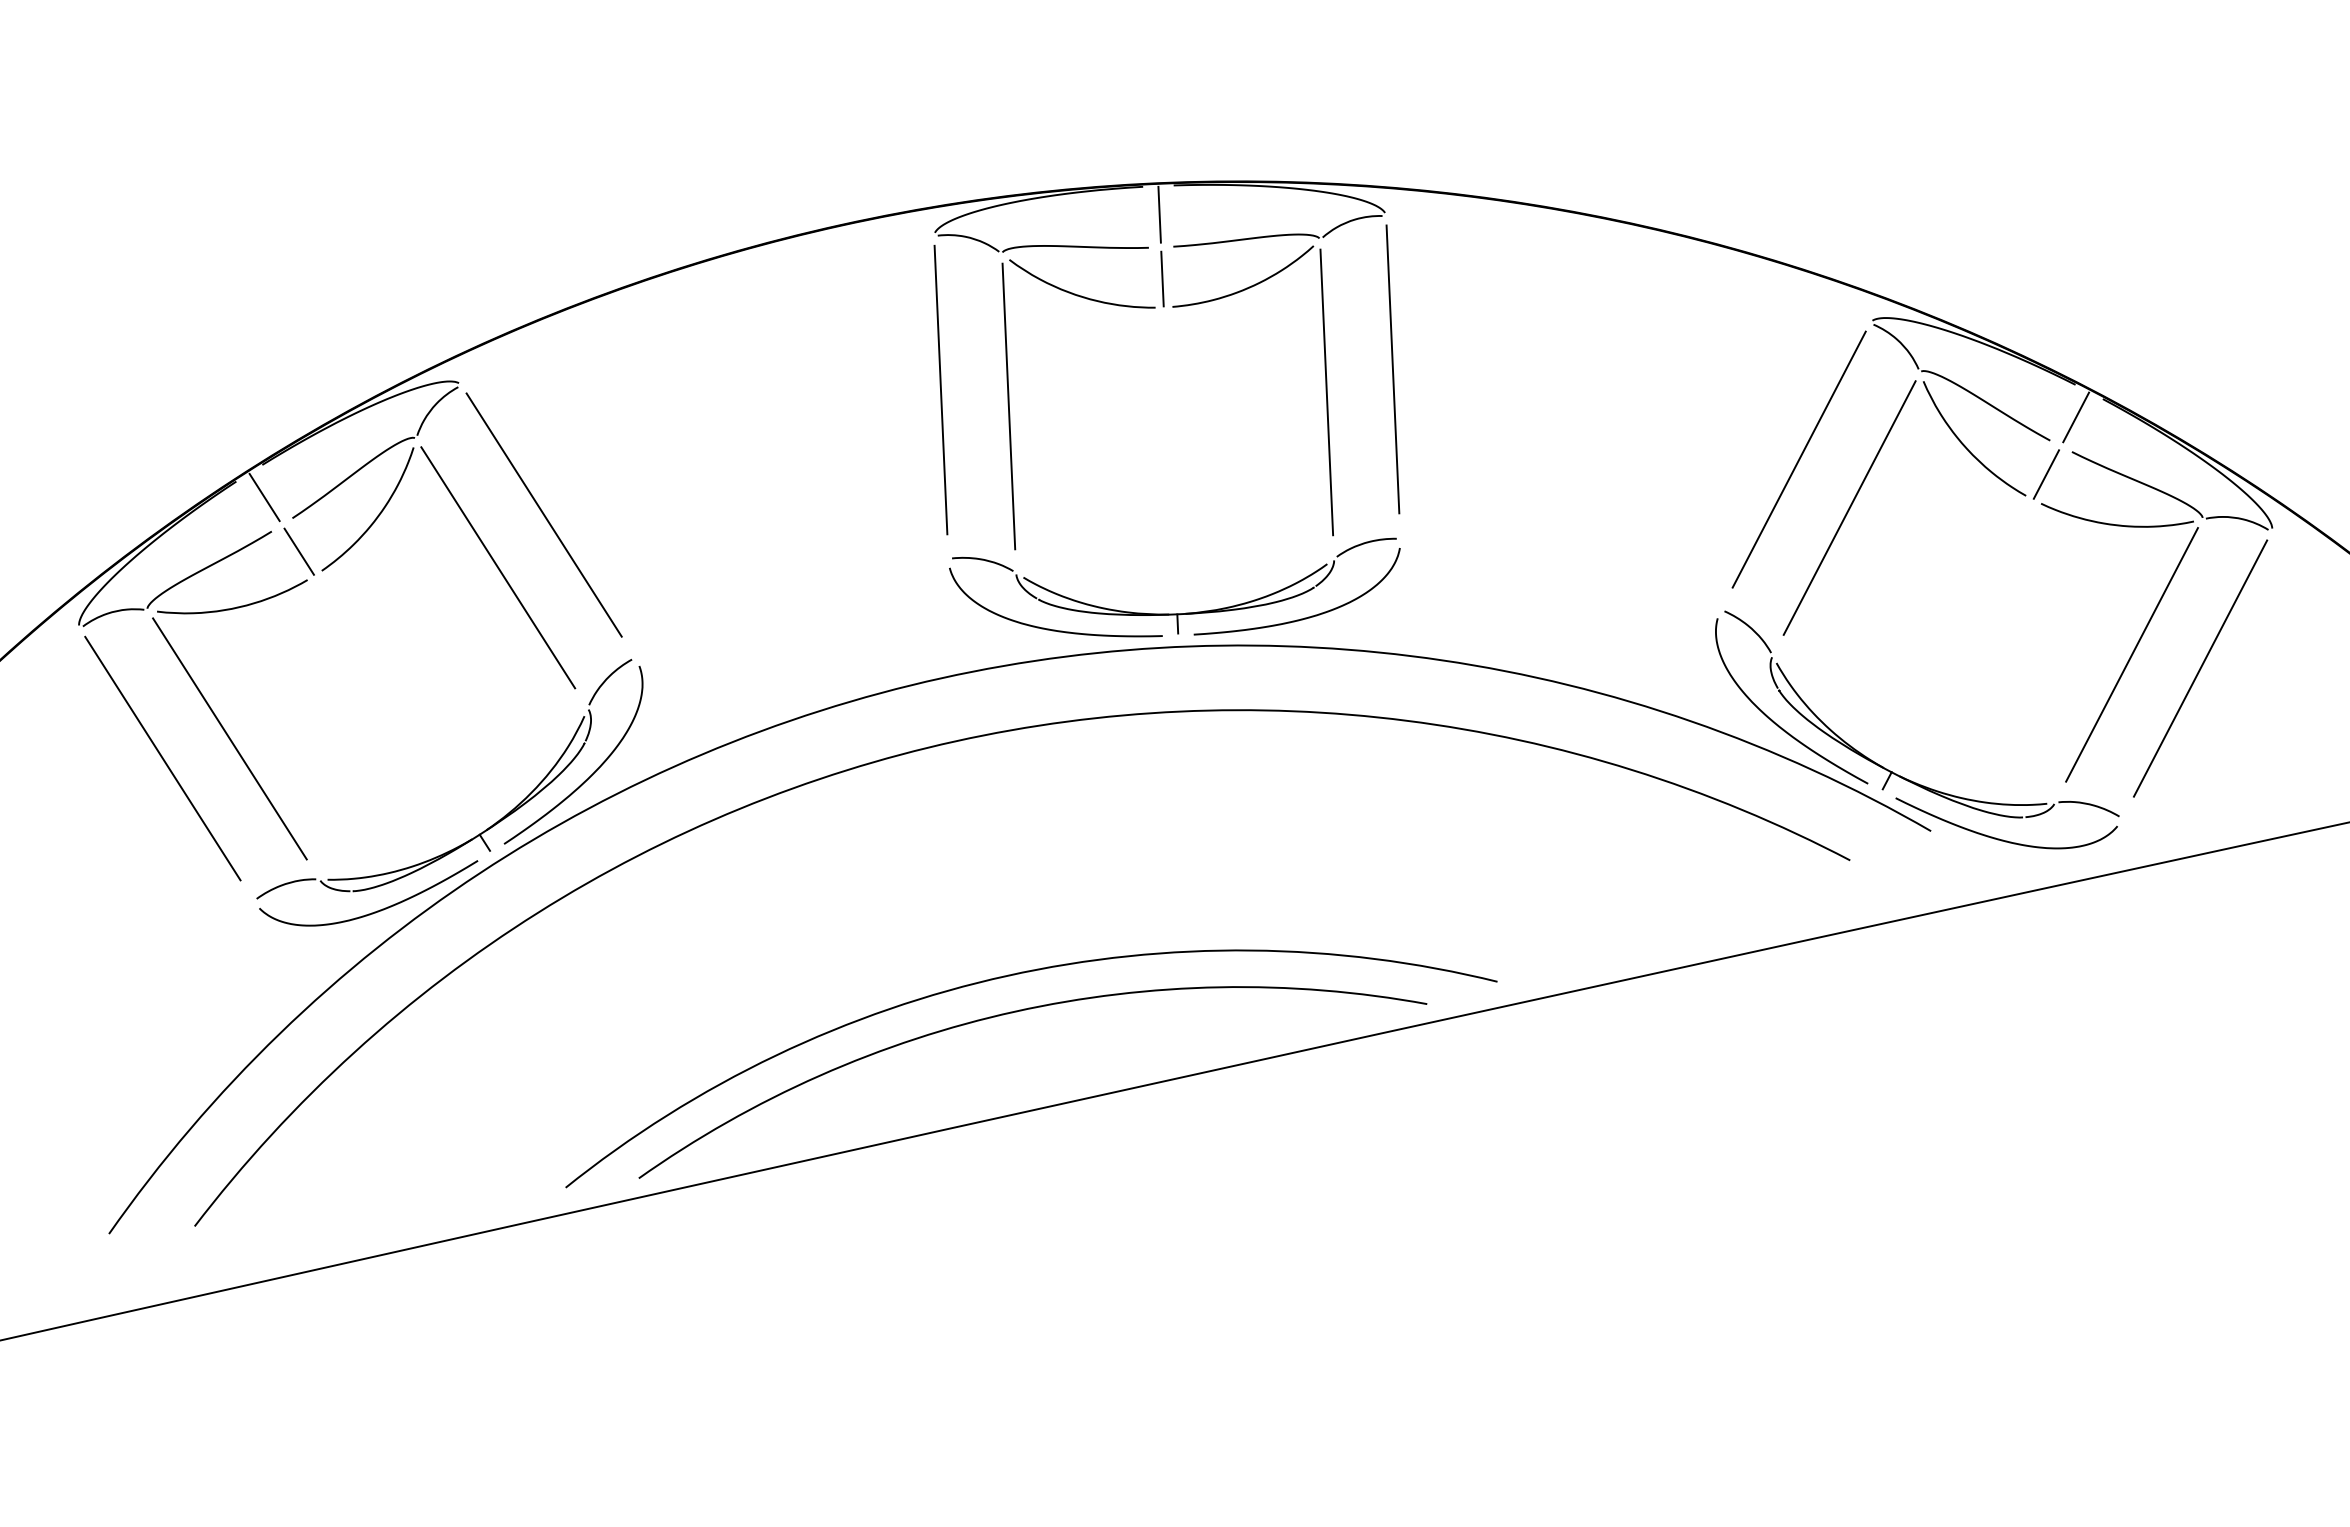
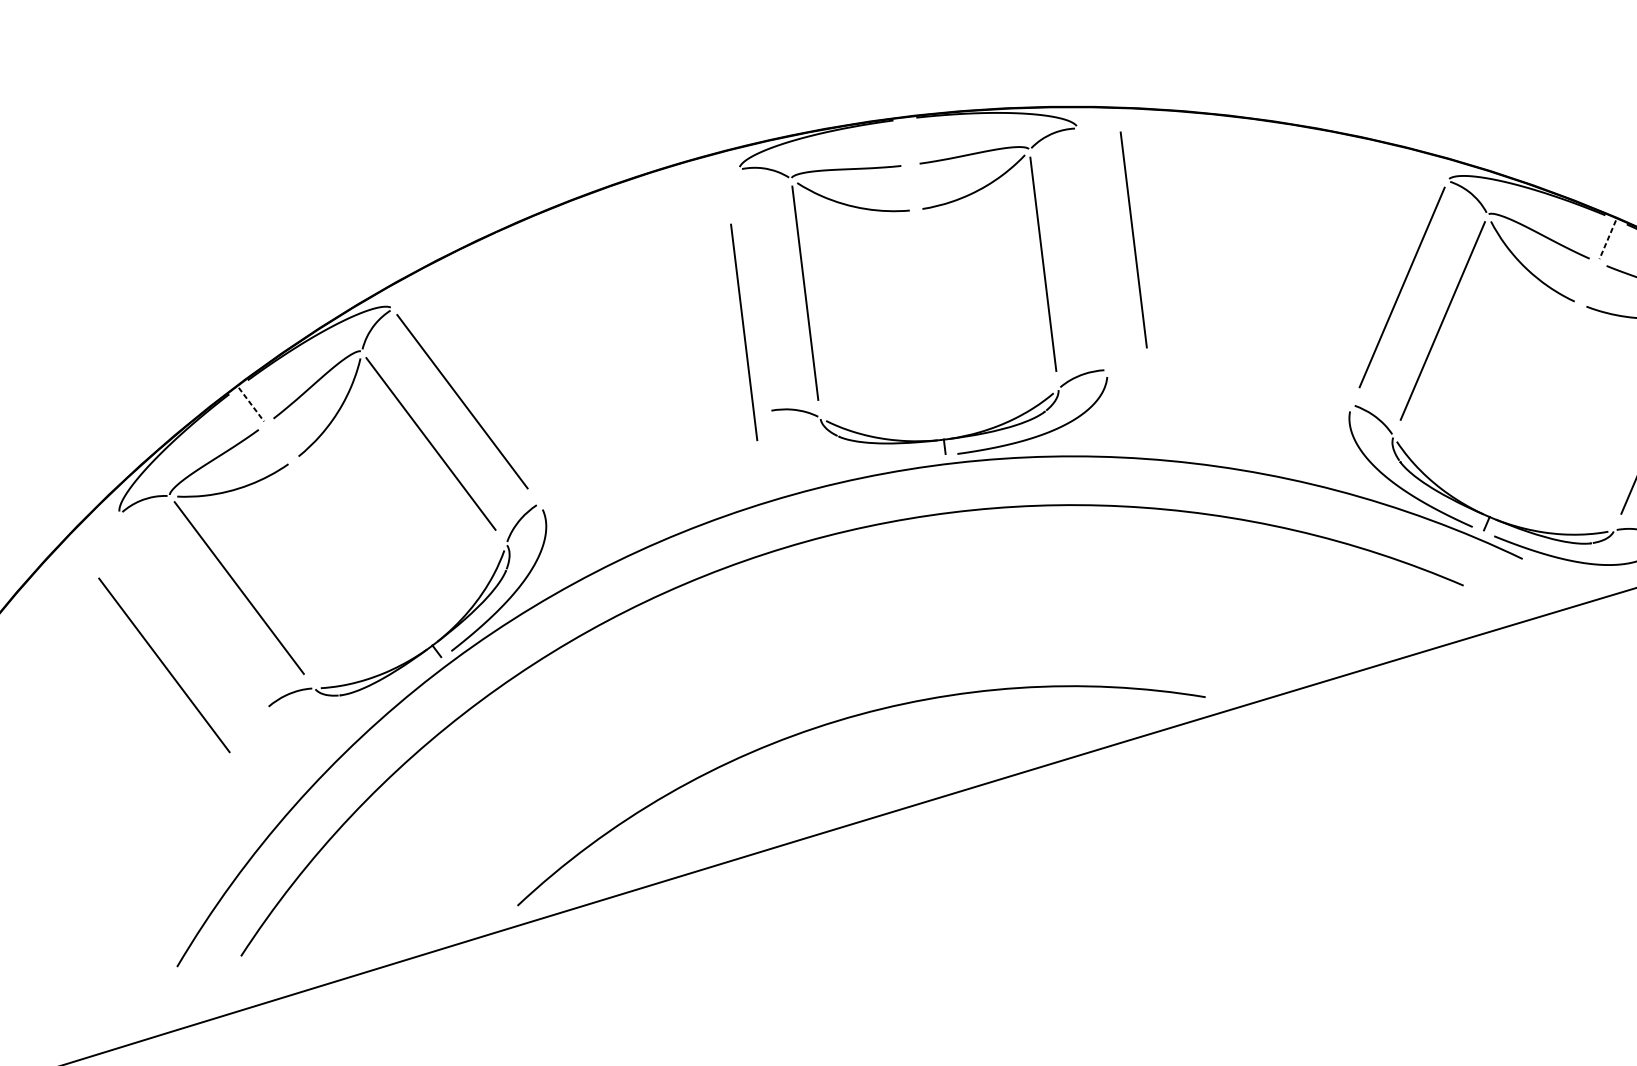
line: (1159, 214) -> (907, 140), removed
line: (1162, 278) -> (913, 188), removed
line: (1392, 369) -> (1133, 240), moved
line: (940, 389) -> (743, 332), moved
line: (2076, 417) -> (1608, 239), solid -> dashed
line: (2046, 474) -> (1588, 284), removed
line: (264, 497) -> (251, 404), solid -> dashed
line: (298, 551) -> (280, 443), removed
curve: (1049, 628) -> (848, 457), removed
line: (162, 758) -> (164, 665), moved
curve: (374, 911) -> (357, 709), removed
arc: (1017, 1012) -> (846, 748), removed

